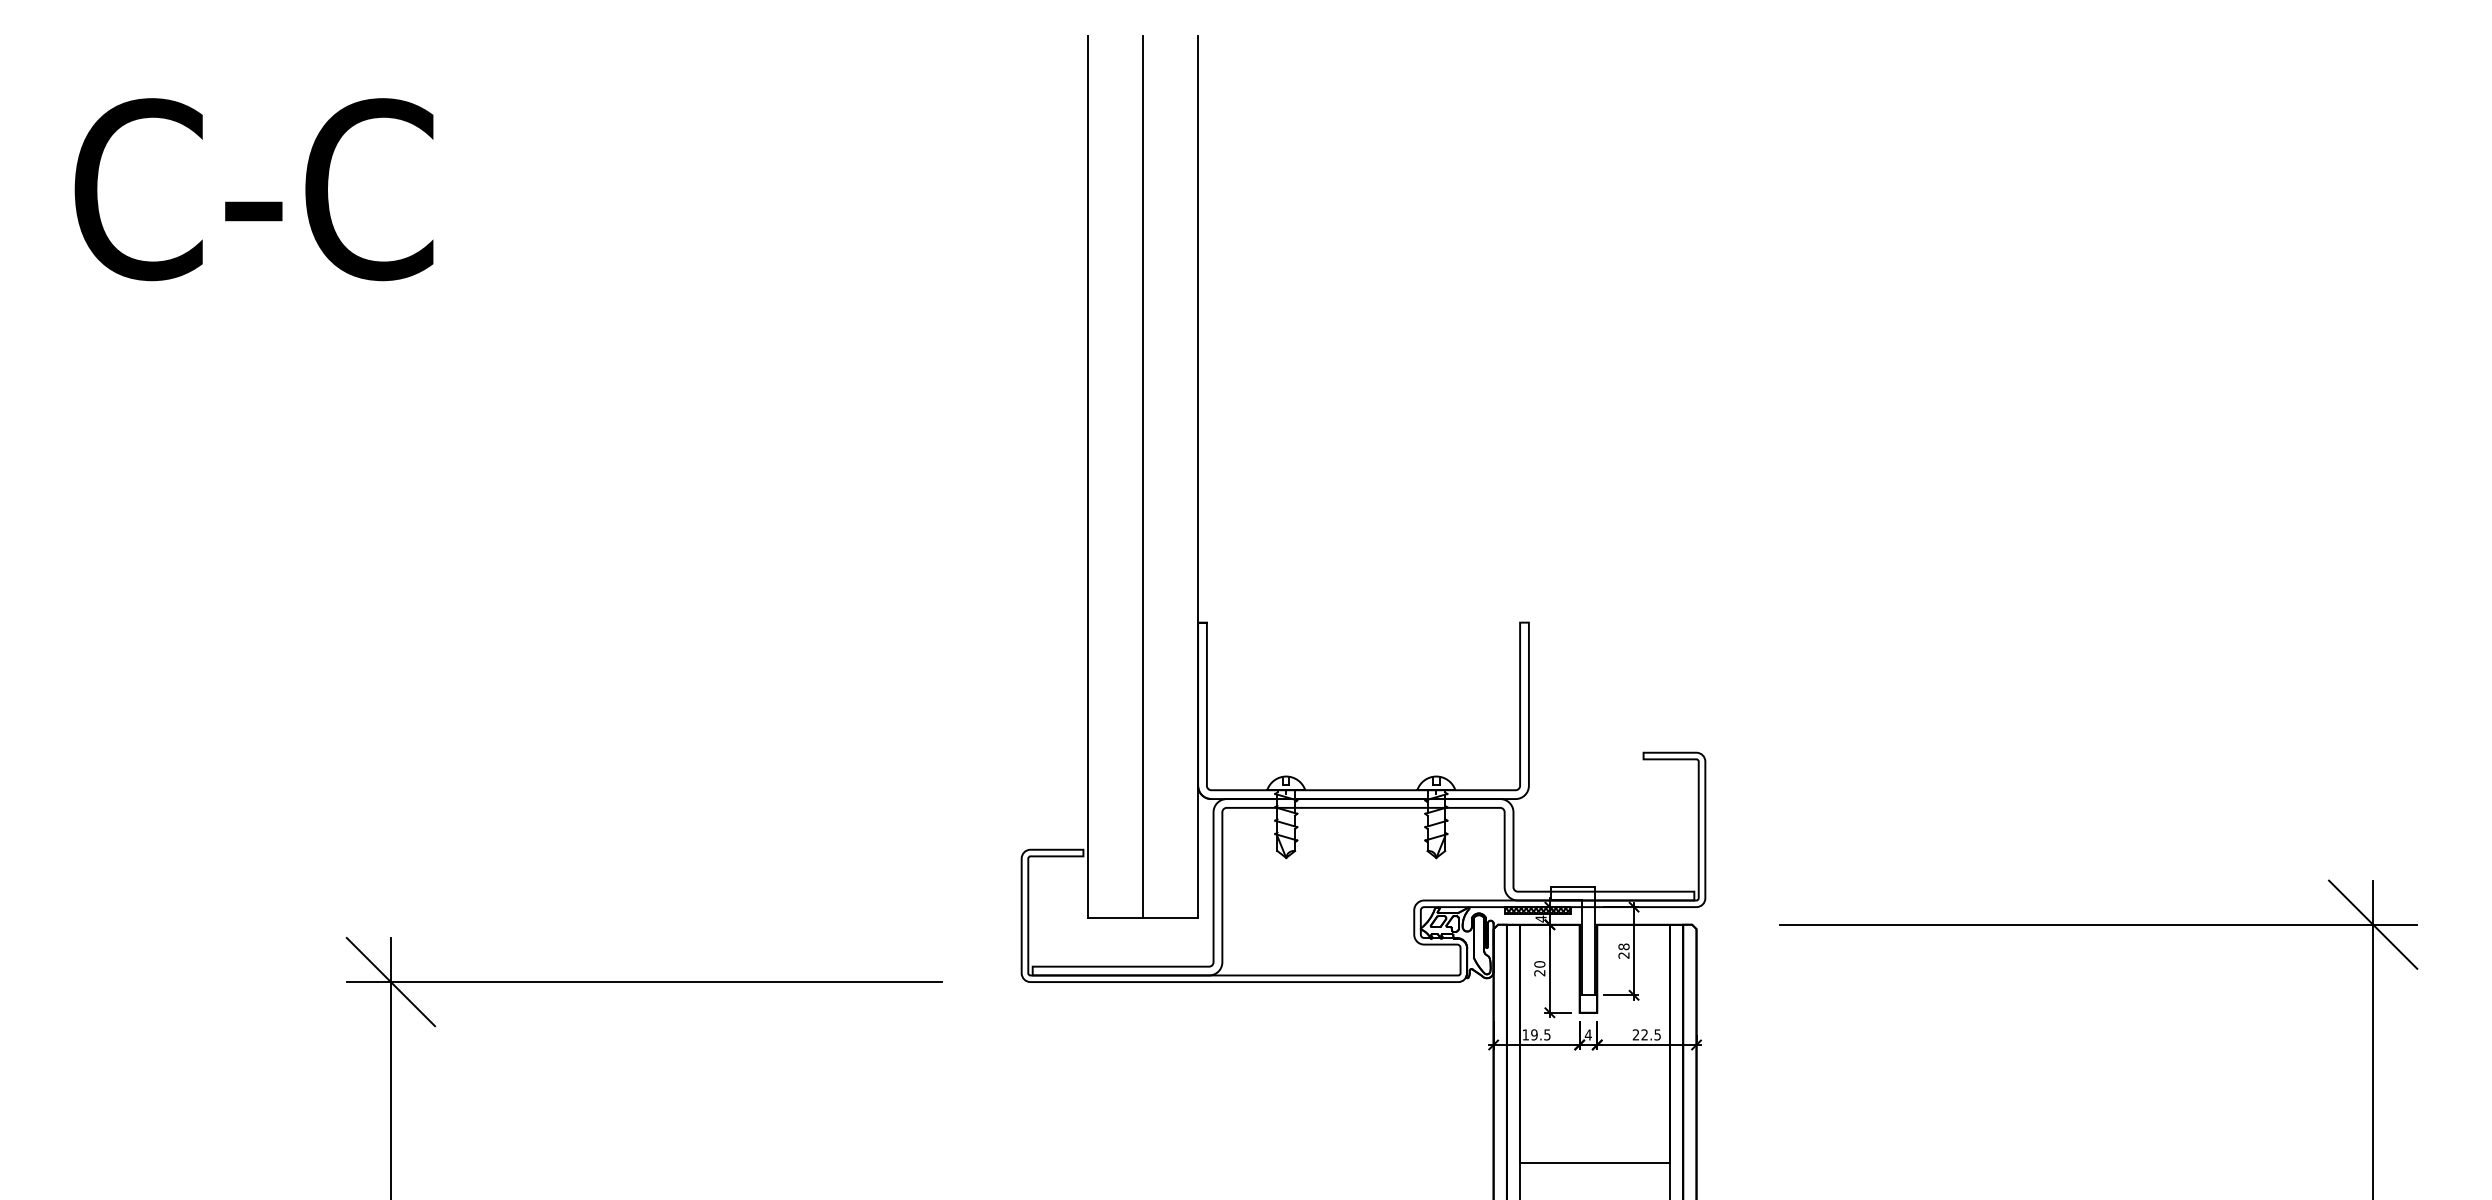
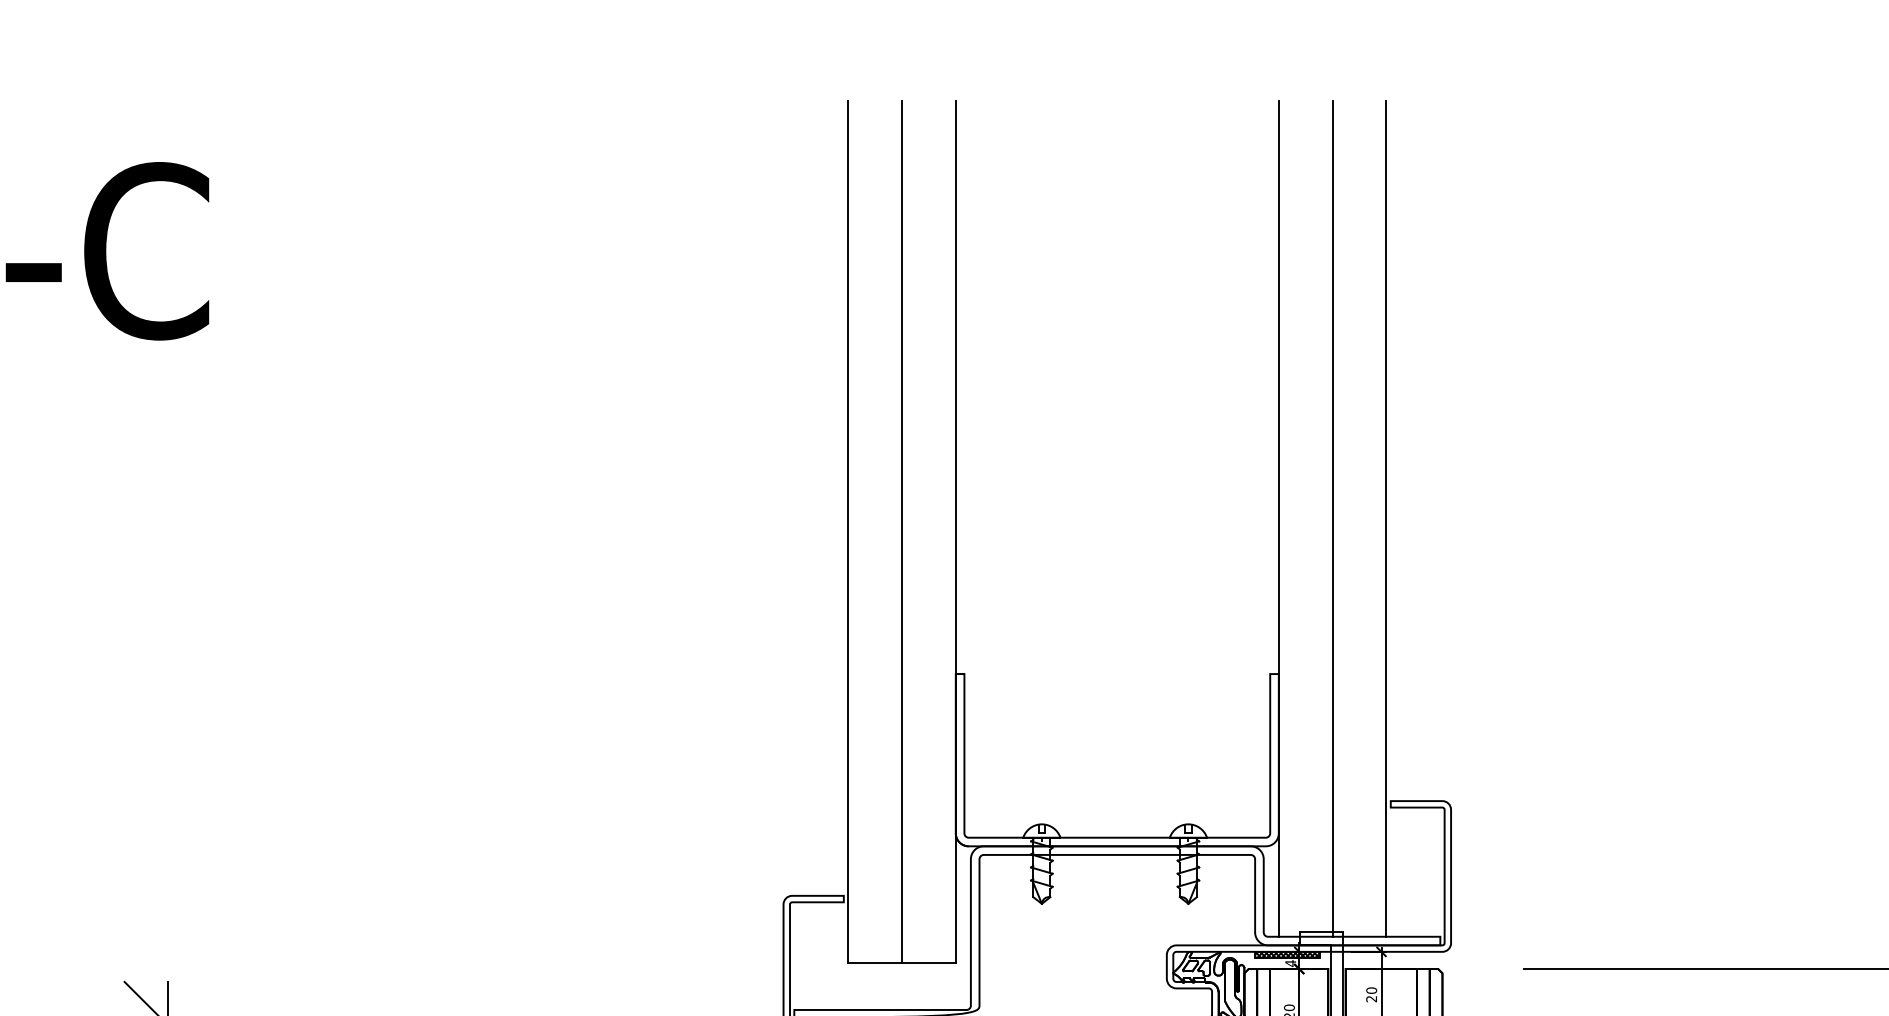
line: (1528, 463) -> (1278, 518), added
line: (1584, 463) -> (1333, 518), added
line: (1639, 463) -> (1386, 518), added
text: (1623, 946) -> (1371, 990), 28 -> 20

